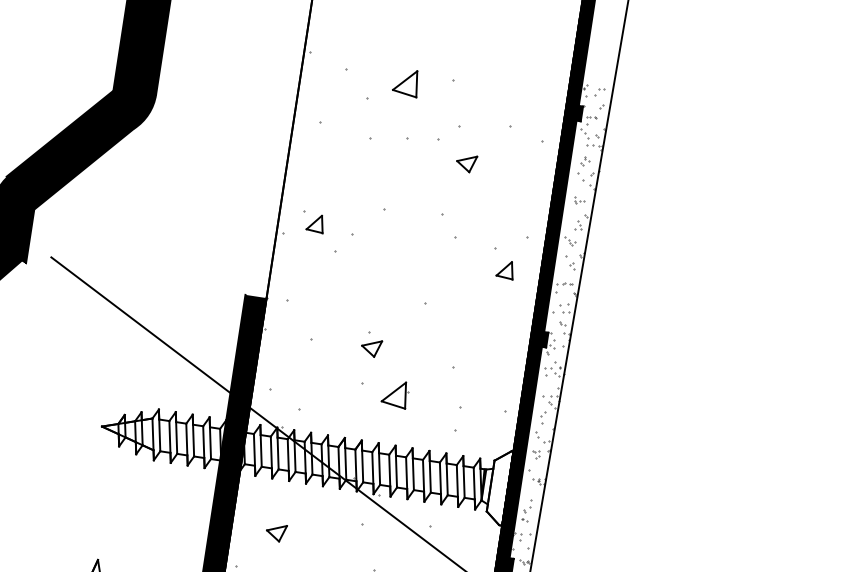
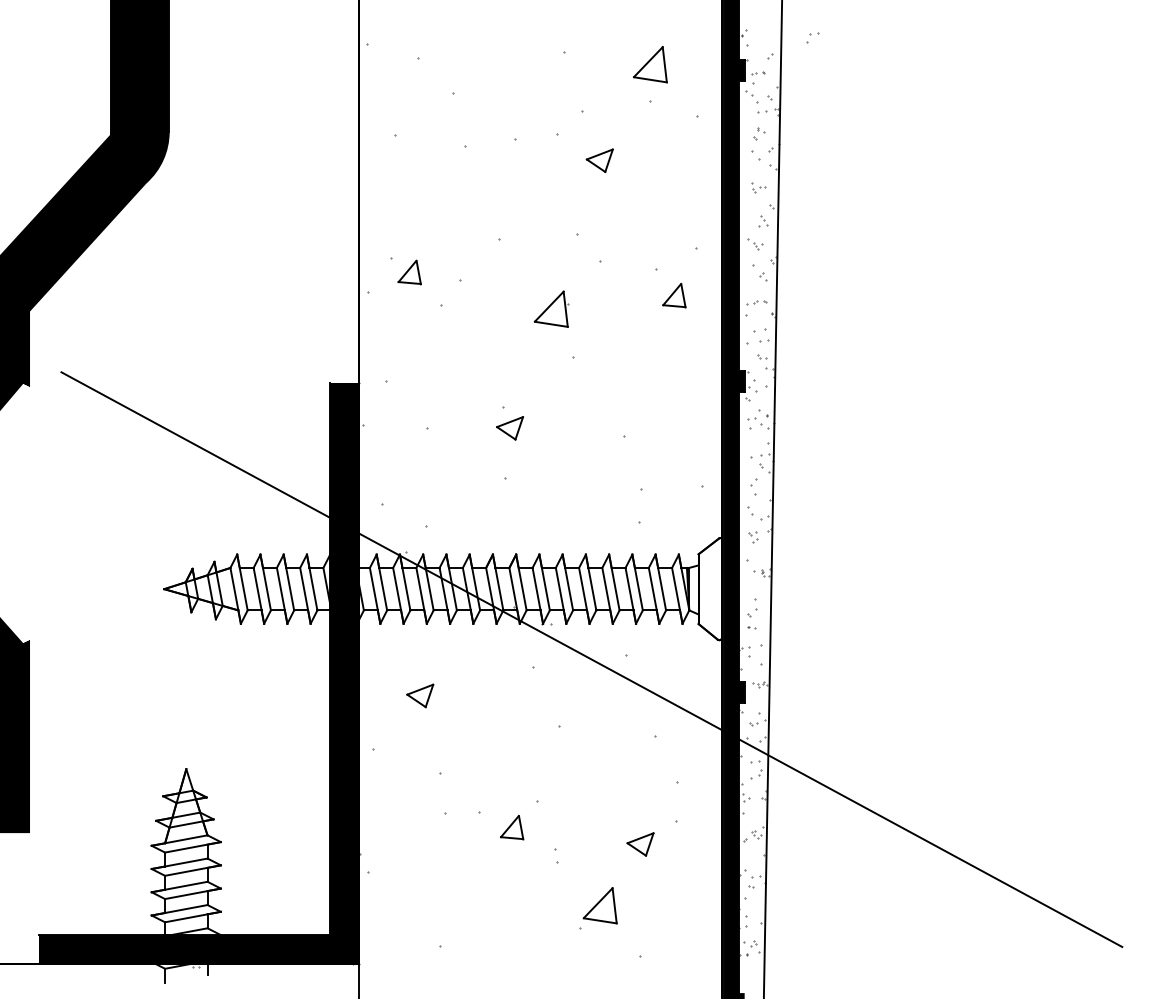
part: (406, 82) -> (650, 64), moved
part: (600, 92) -> (812, 37), moved
part: (395, 393) -> (551, 308), moved

